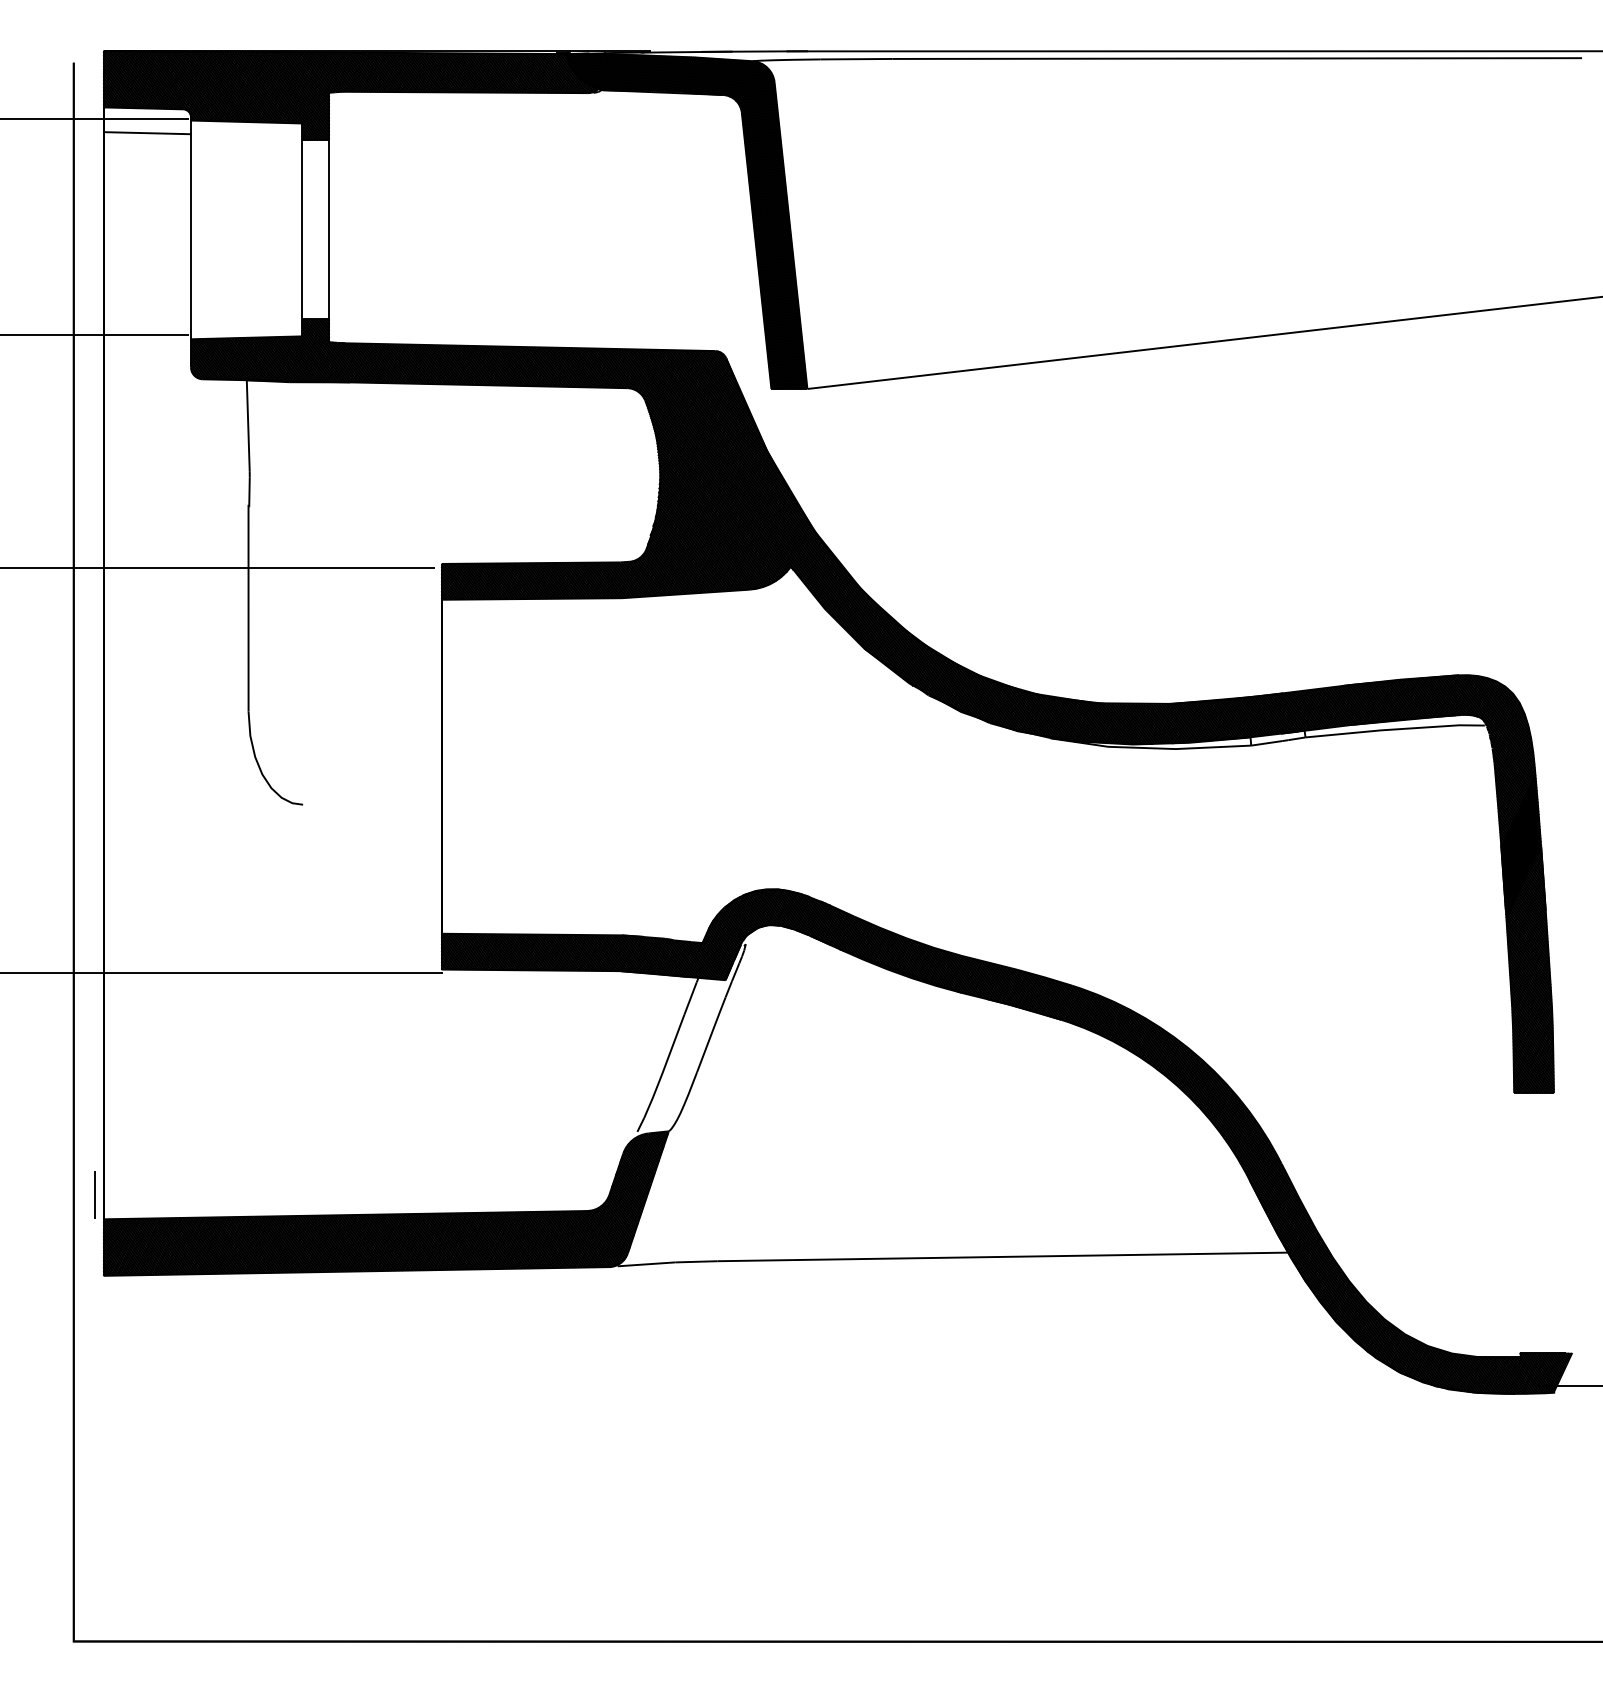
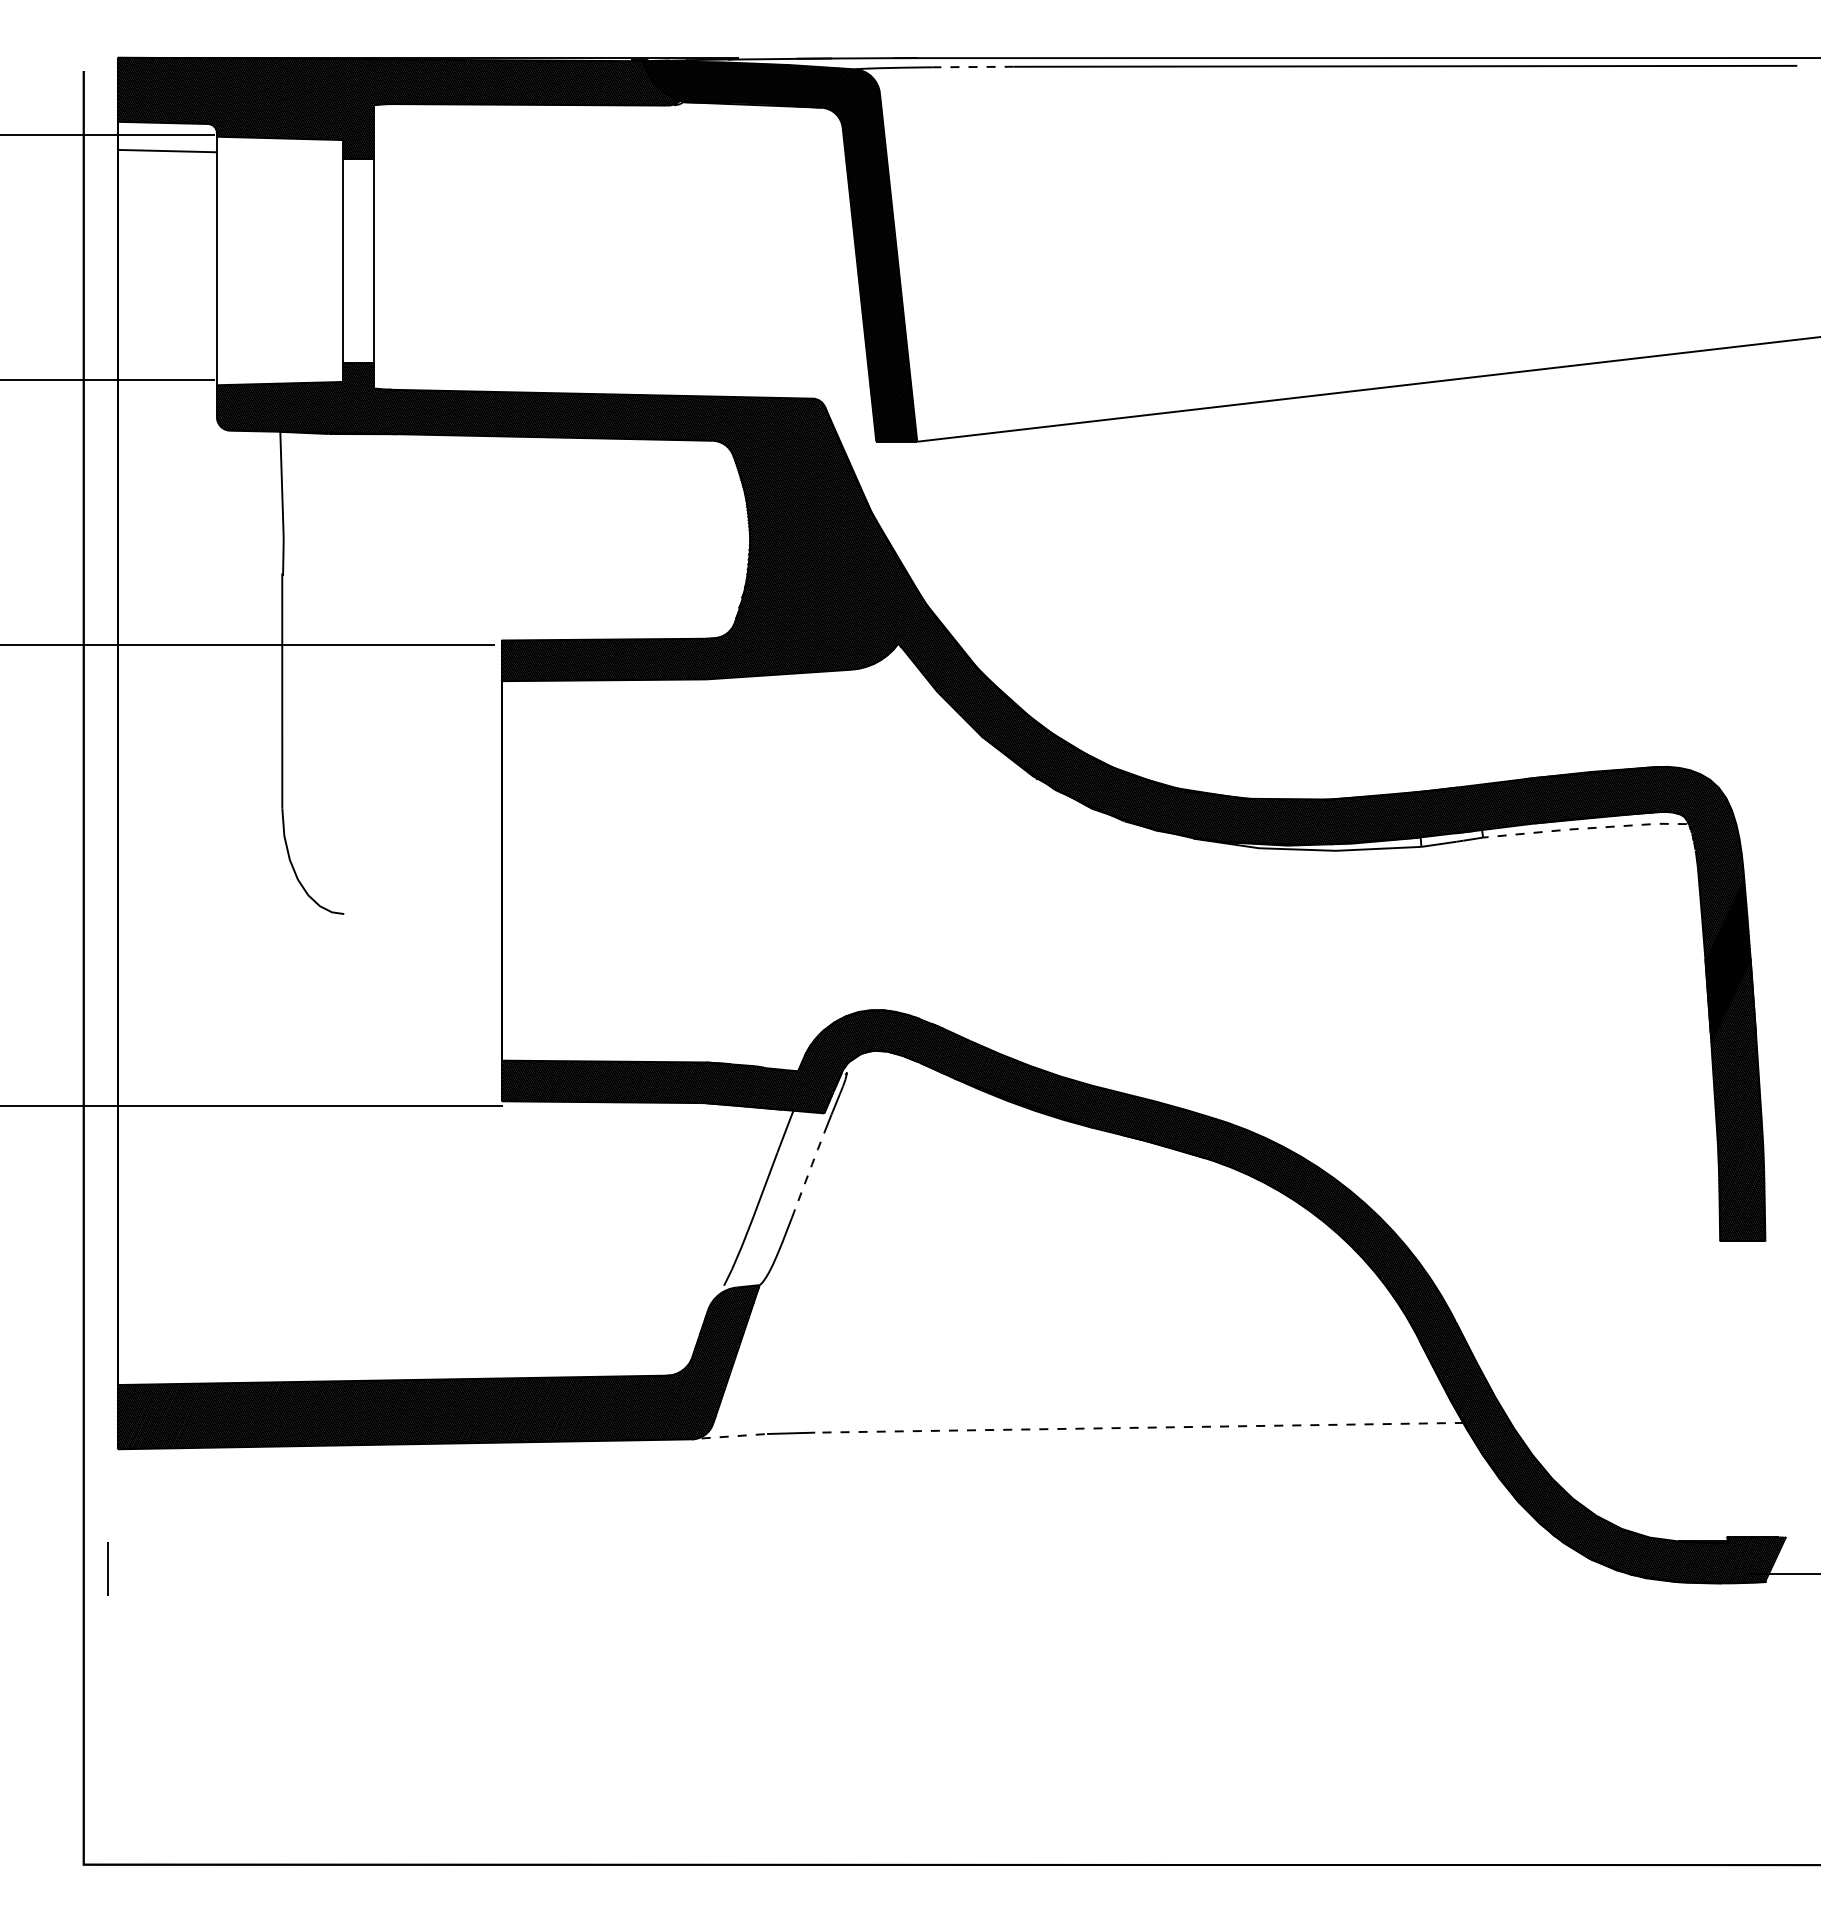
line: (856, 59) -> (972, 67), solid -> dashed
line: (1394, 729) -> (1584, 828), solid -> dashed
line: (711, 1033) -> (808, 1174), solid -> dashed
line: (94, 1194) -> (107, 1568), moved
line: (1003, 1256) -> (1139, 1427), solid -> dashed
line: (646, 1264) -> (734, 1436), solid -> dashed

